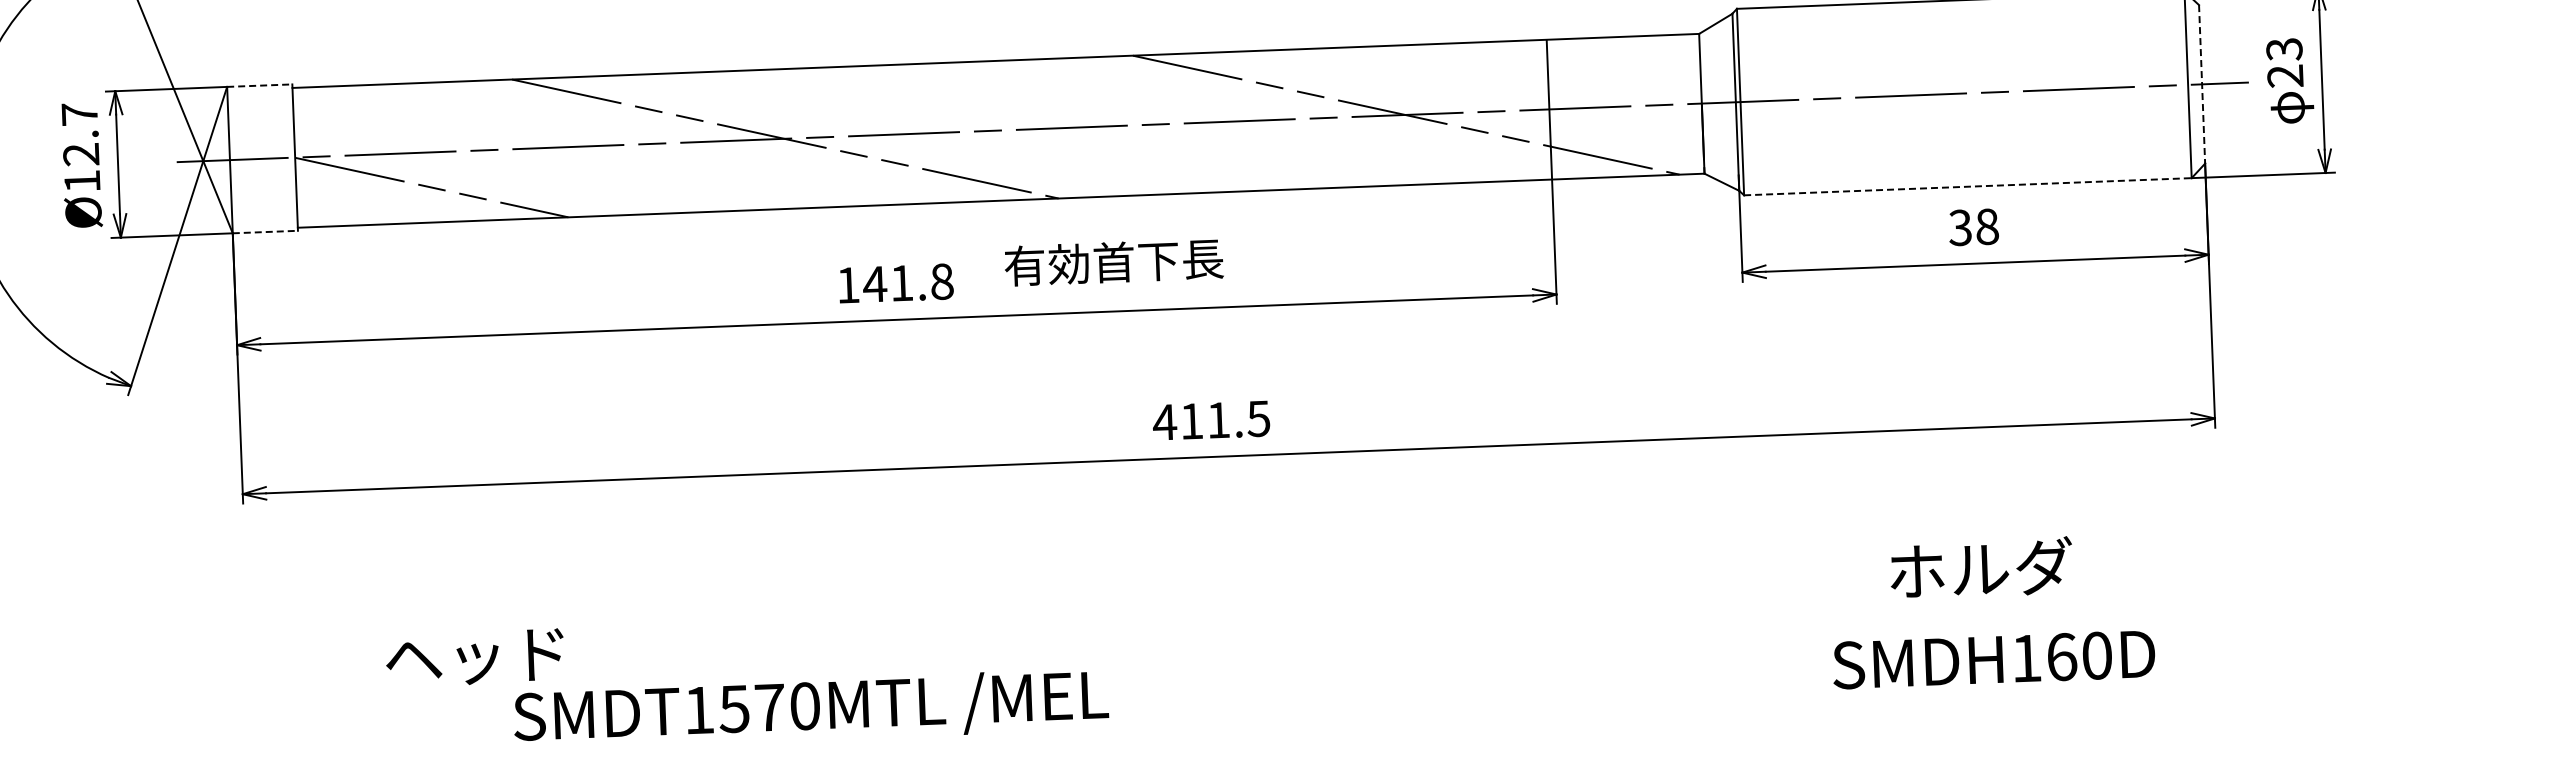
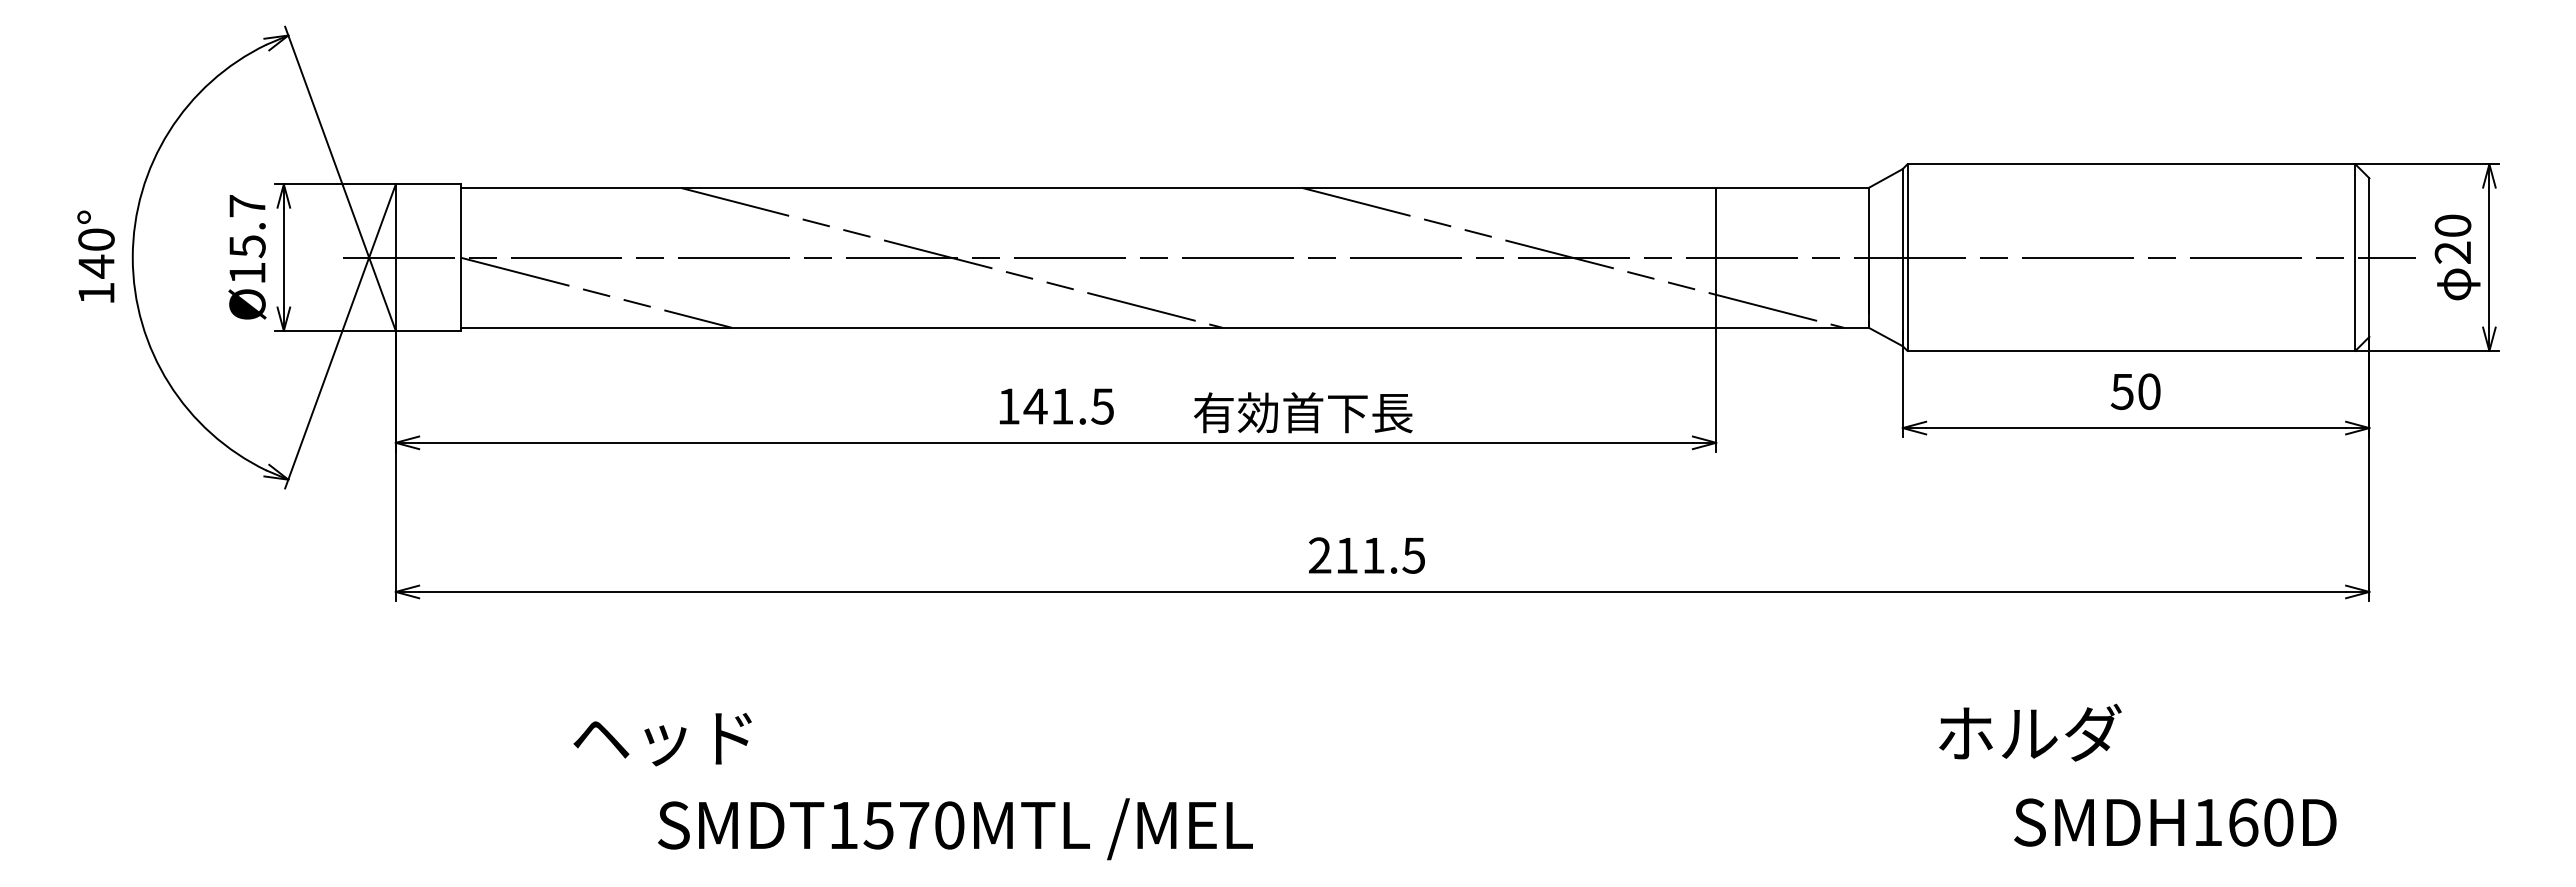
text: (2283, 49) -> (2452, 225), 23 -> 20
line: (259, 85) -> (428, 184), dashed -> solid
line: (2202, 85) -> (2369, 258), dashed -> solid
text: (81, 154) -> (247, 246), Ø12.7 -> Ø15.7
line: (1967, 186) -> (2131, 350), dashed -> solid
text: (1973, 227) -> (2135, 391), 38 -> 50
line: (265, 231) -> (428, 330), dashed -> solid
text: (1114, 262) -> (1303, 412), moved
text: (941, 281) -> (1102, 406), 141.8 -> 141.5
text: (1164, 422) -> (1319, 555), 411.5 -> 211.5
text: (1981, 568) -> (2030, 732), moved
text: (474, 657) -> (662, 739), moved
text: (1994, 659) -> (2175, 822), moved

